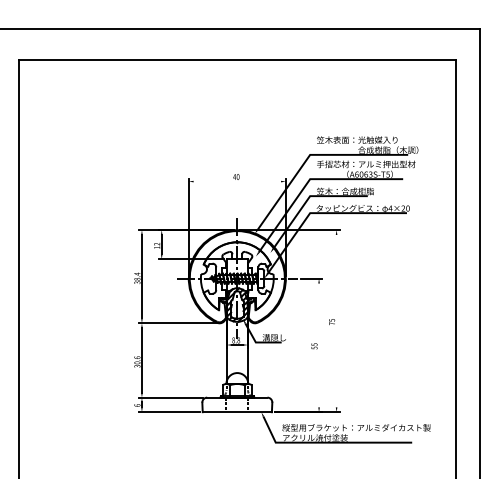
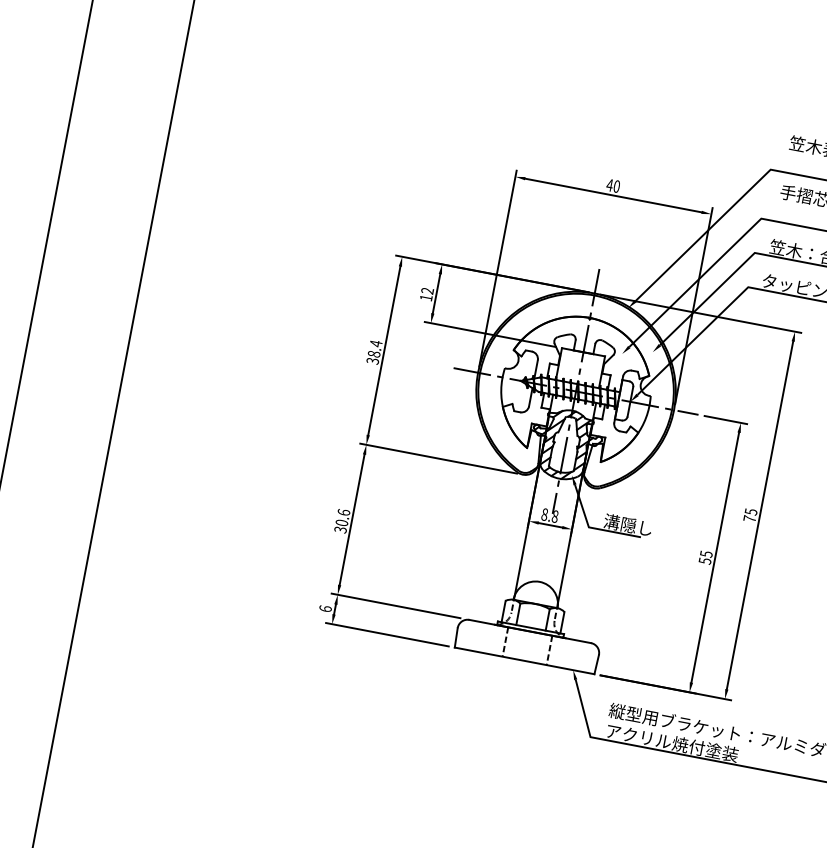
line: (237, 181) -> (613, 195), added
line: (336, 320) -> (760, 514), added
line: (319, 345) -> (716, 557), added

